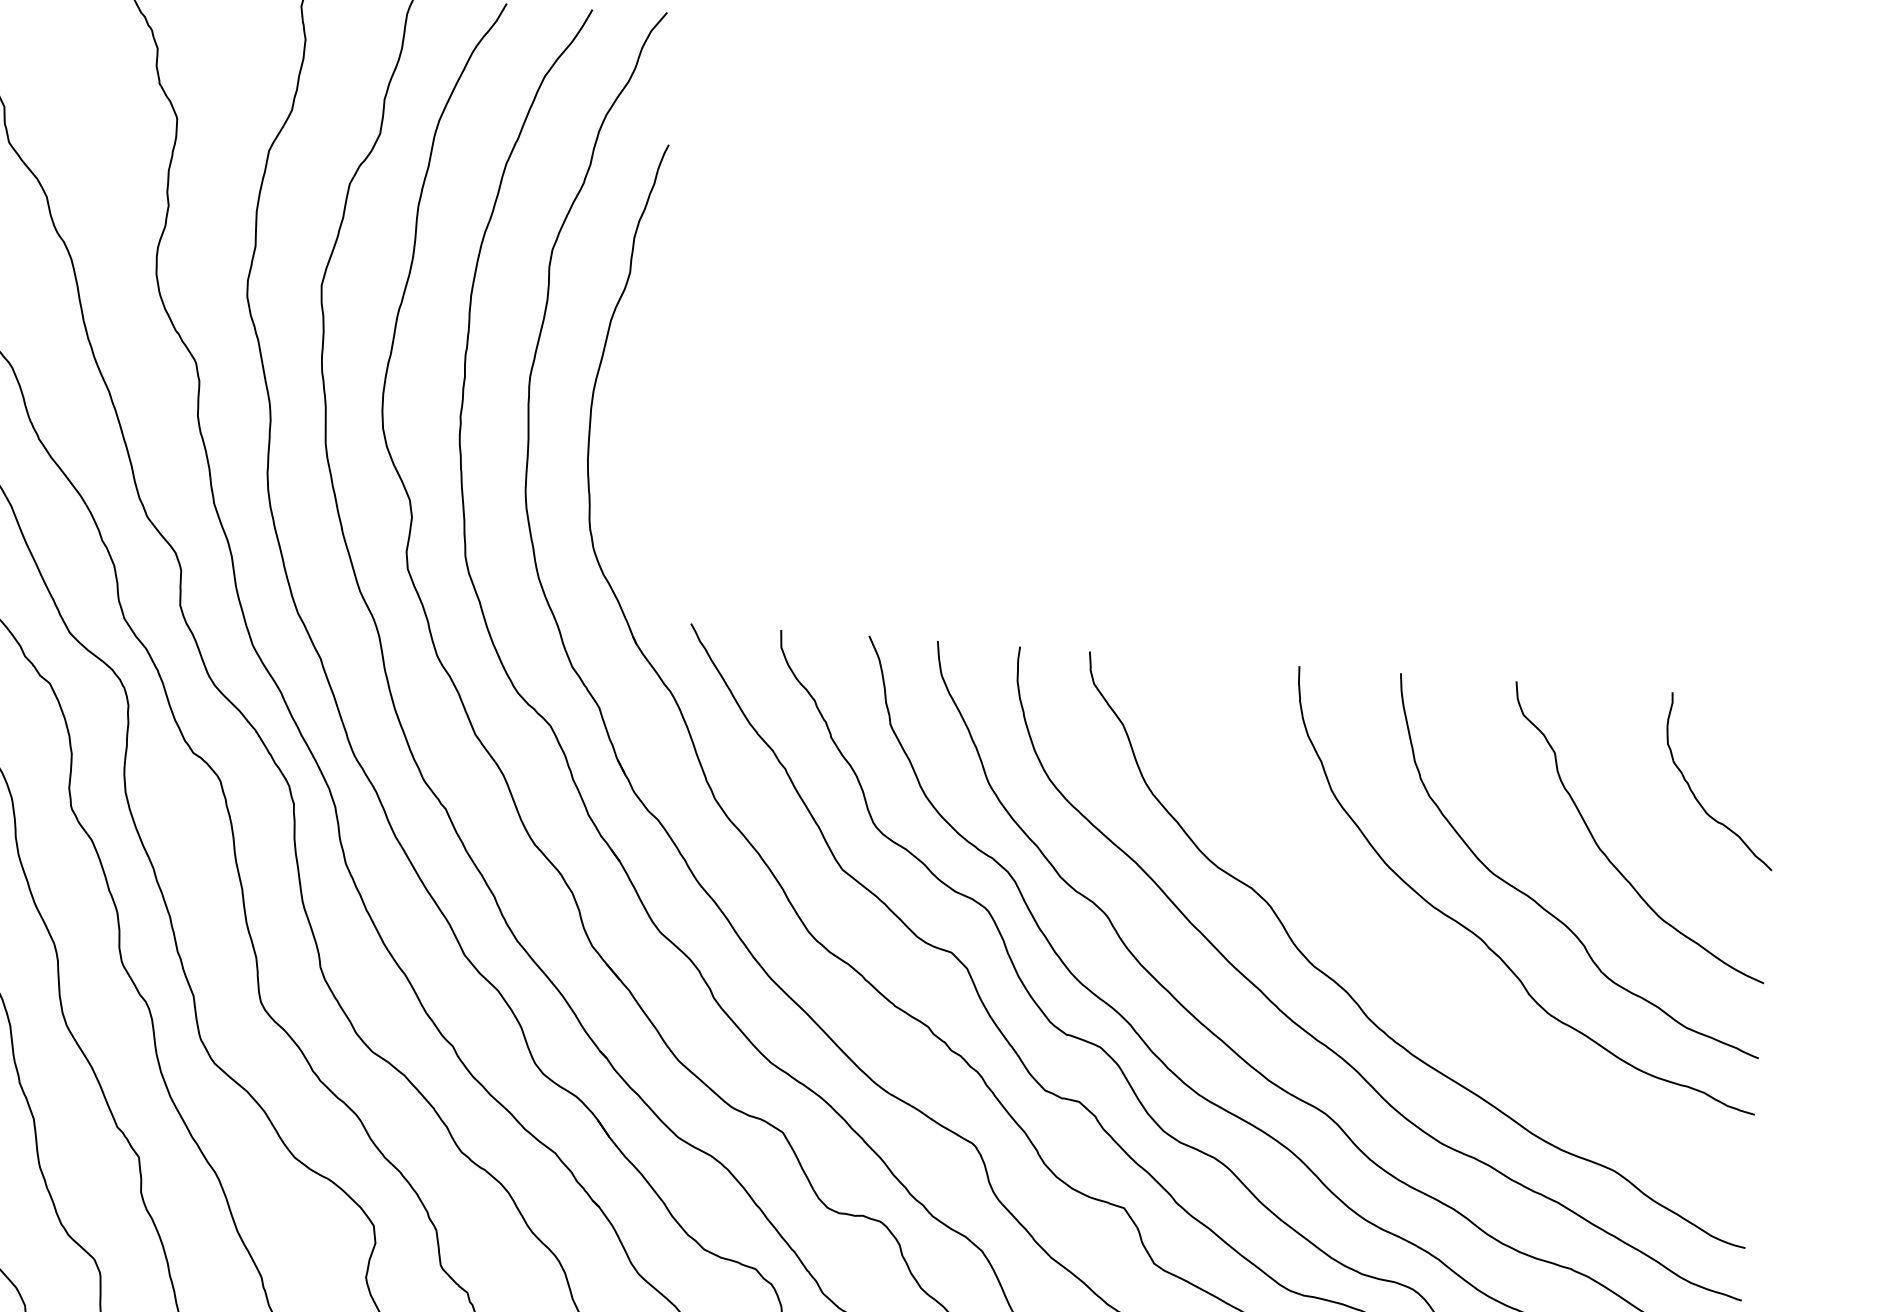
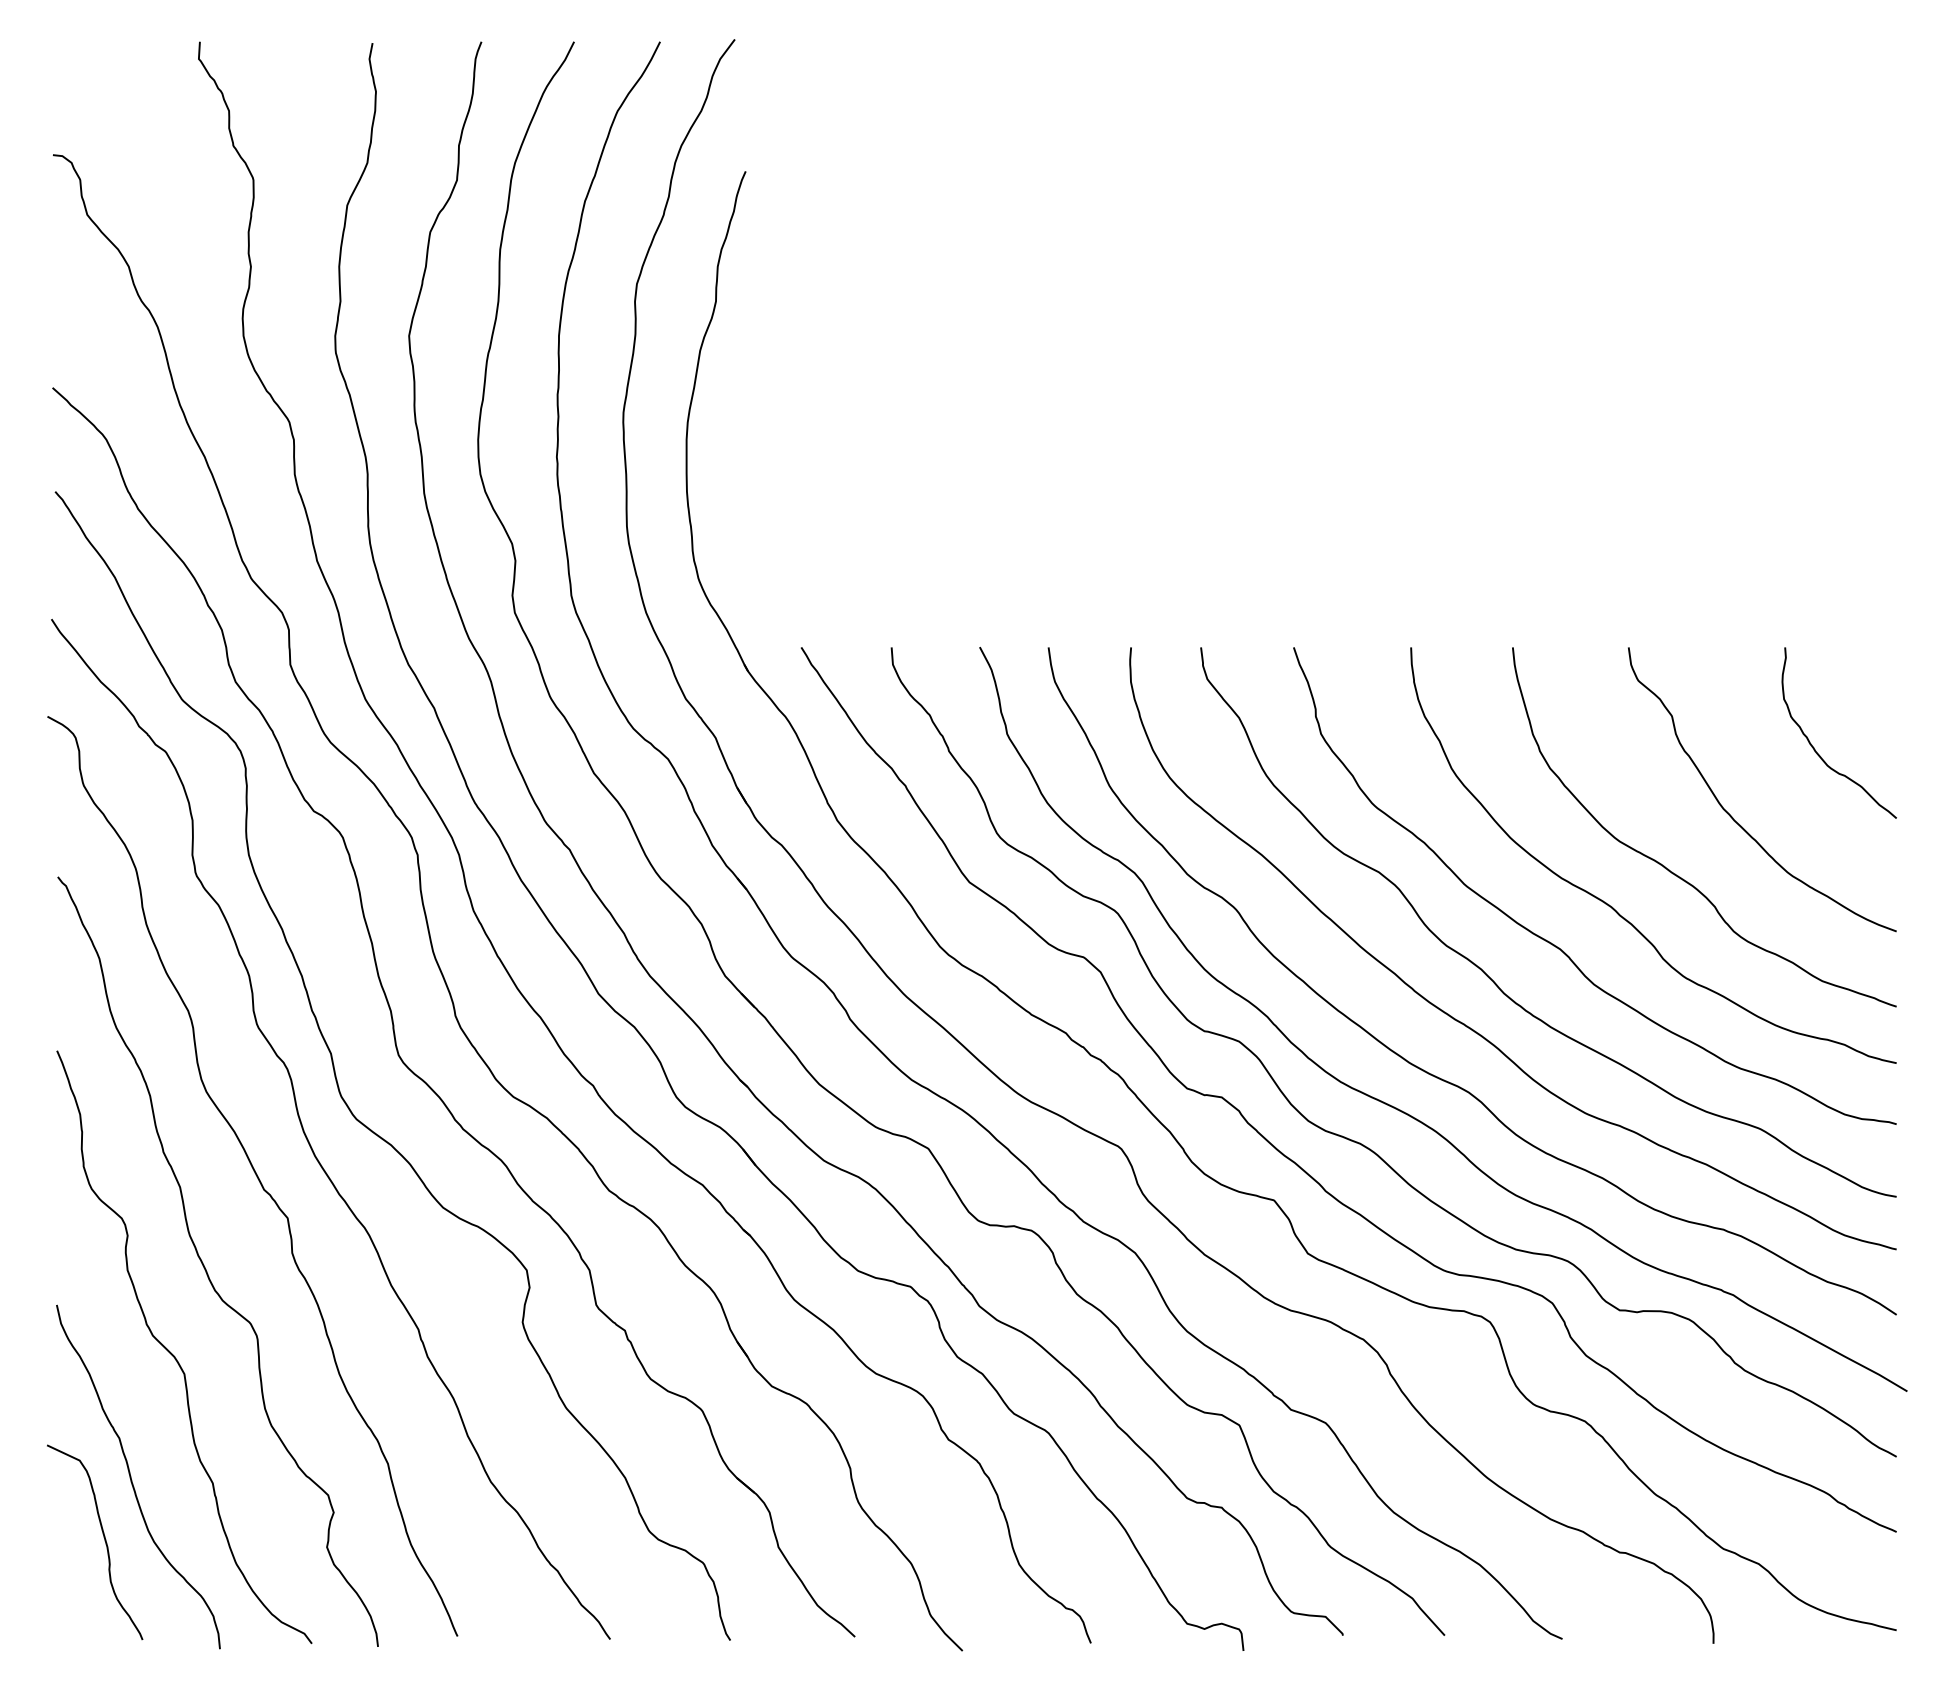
curve: (1423, 973) -> (1556, 945), added

